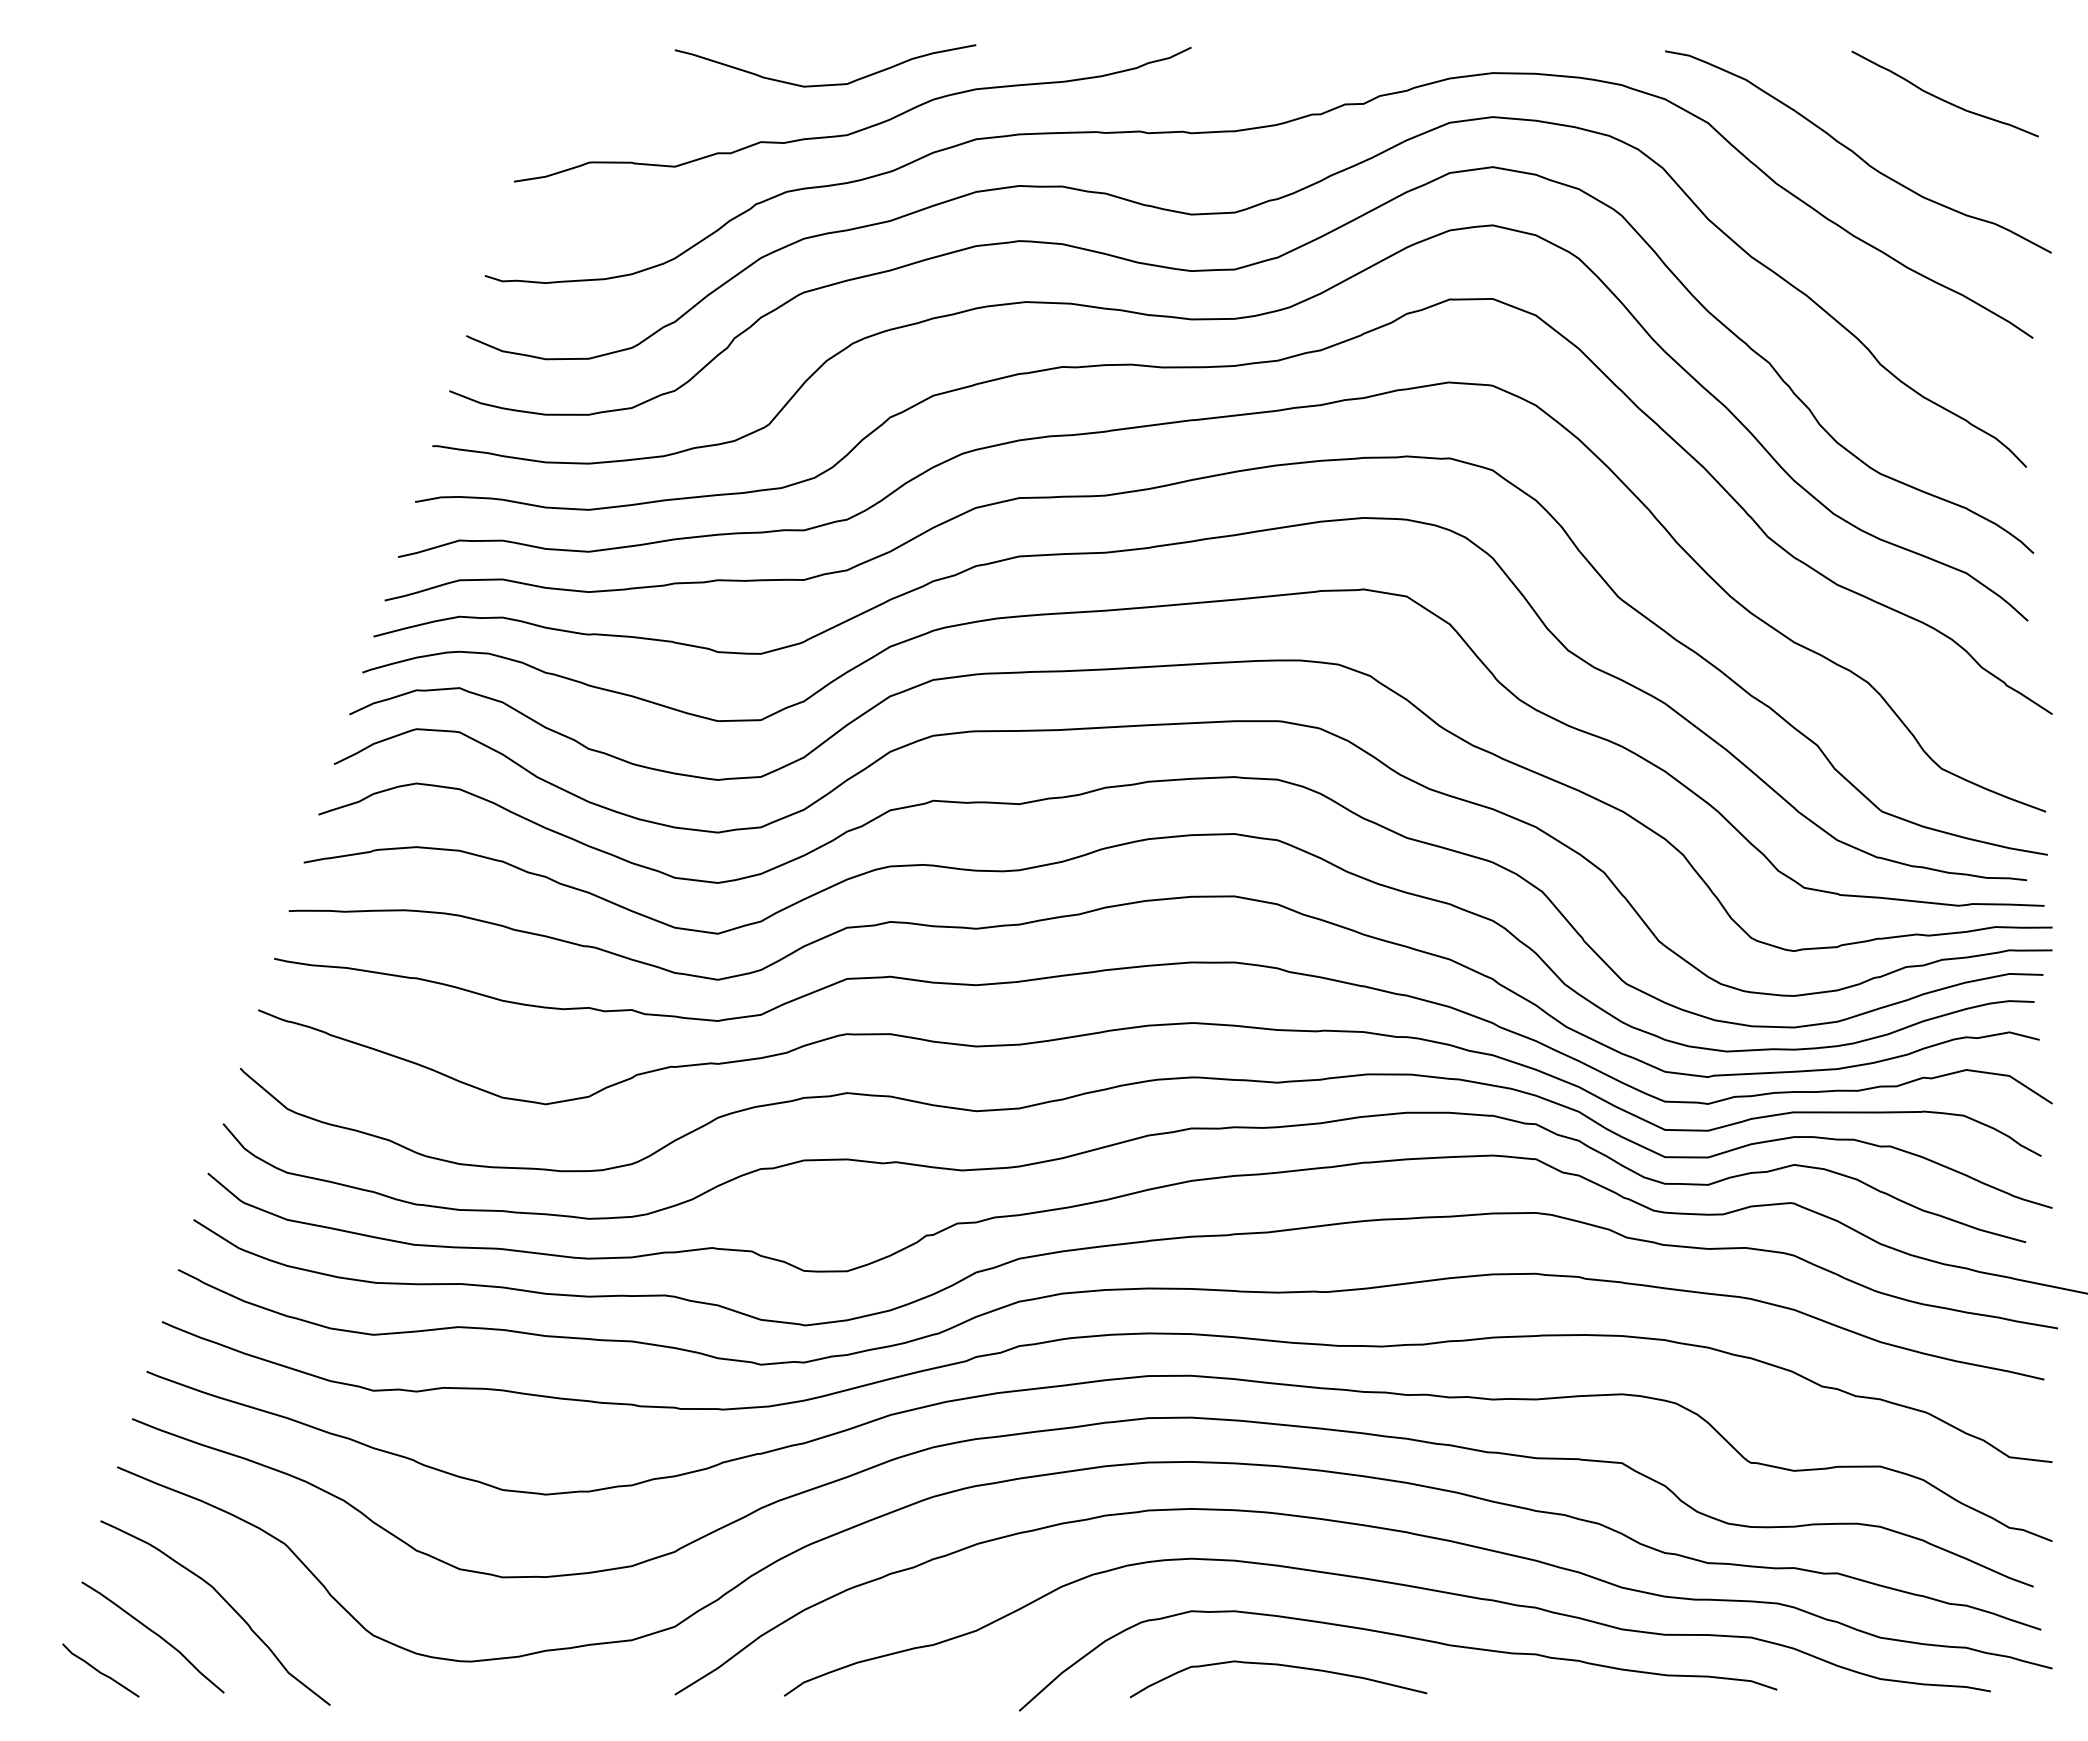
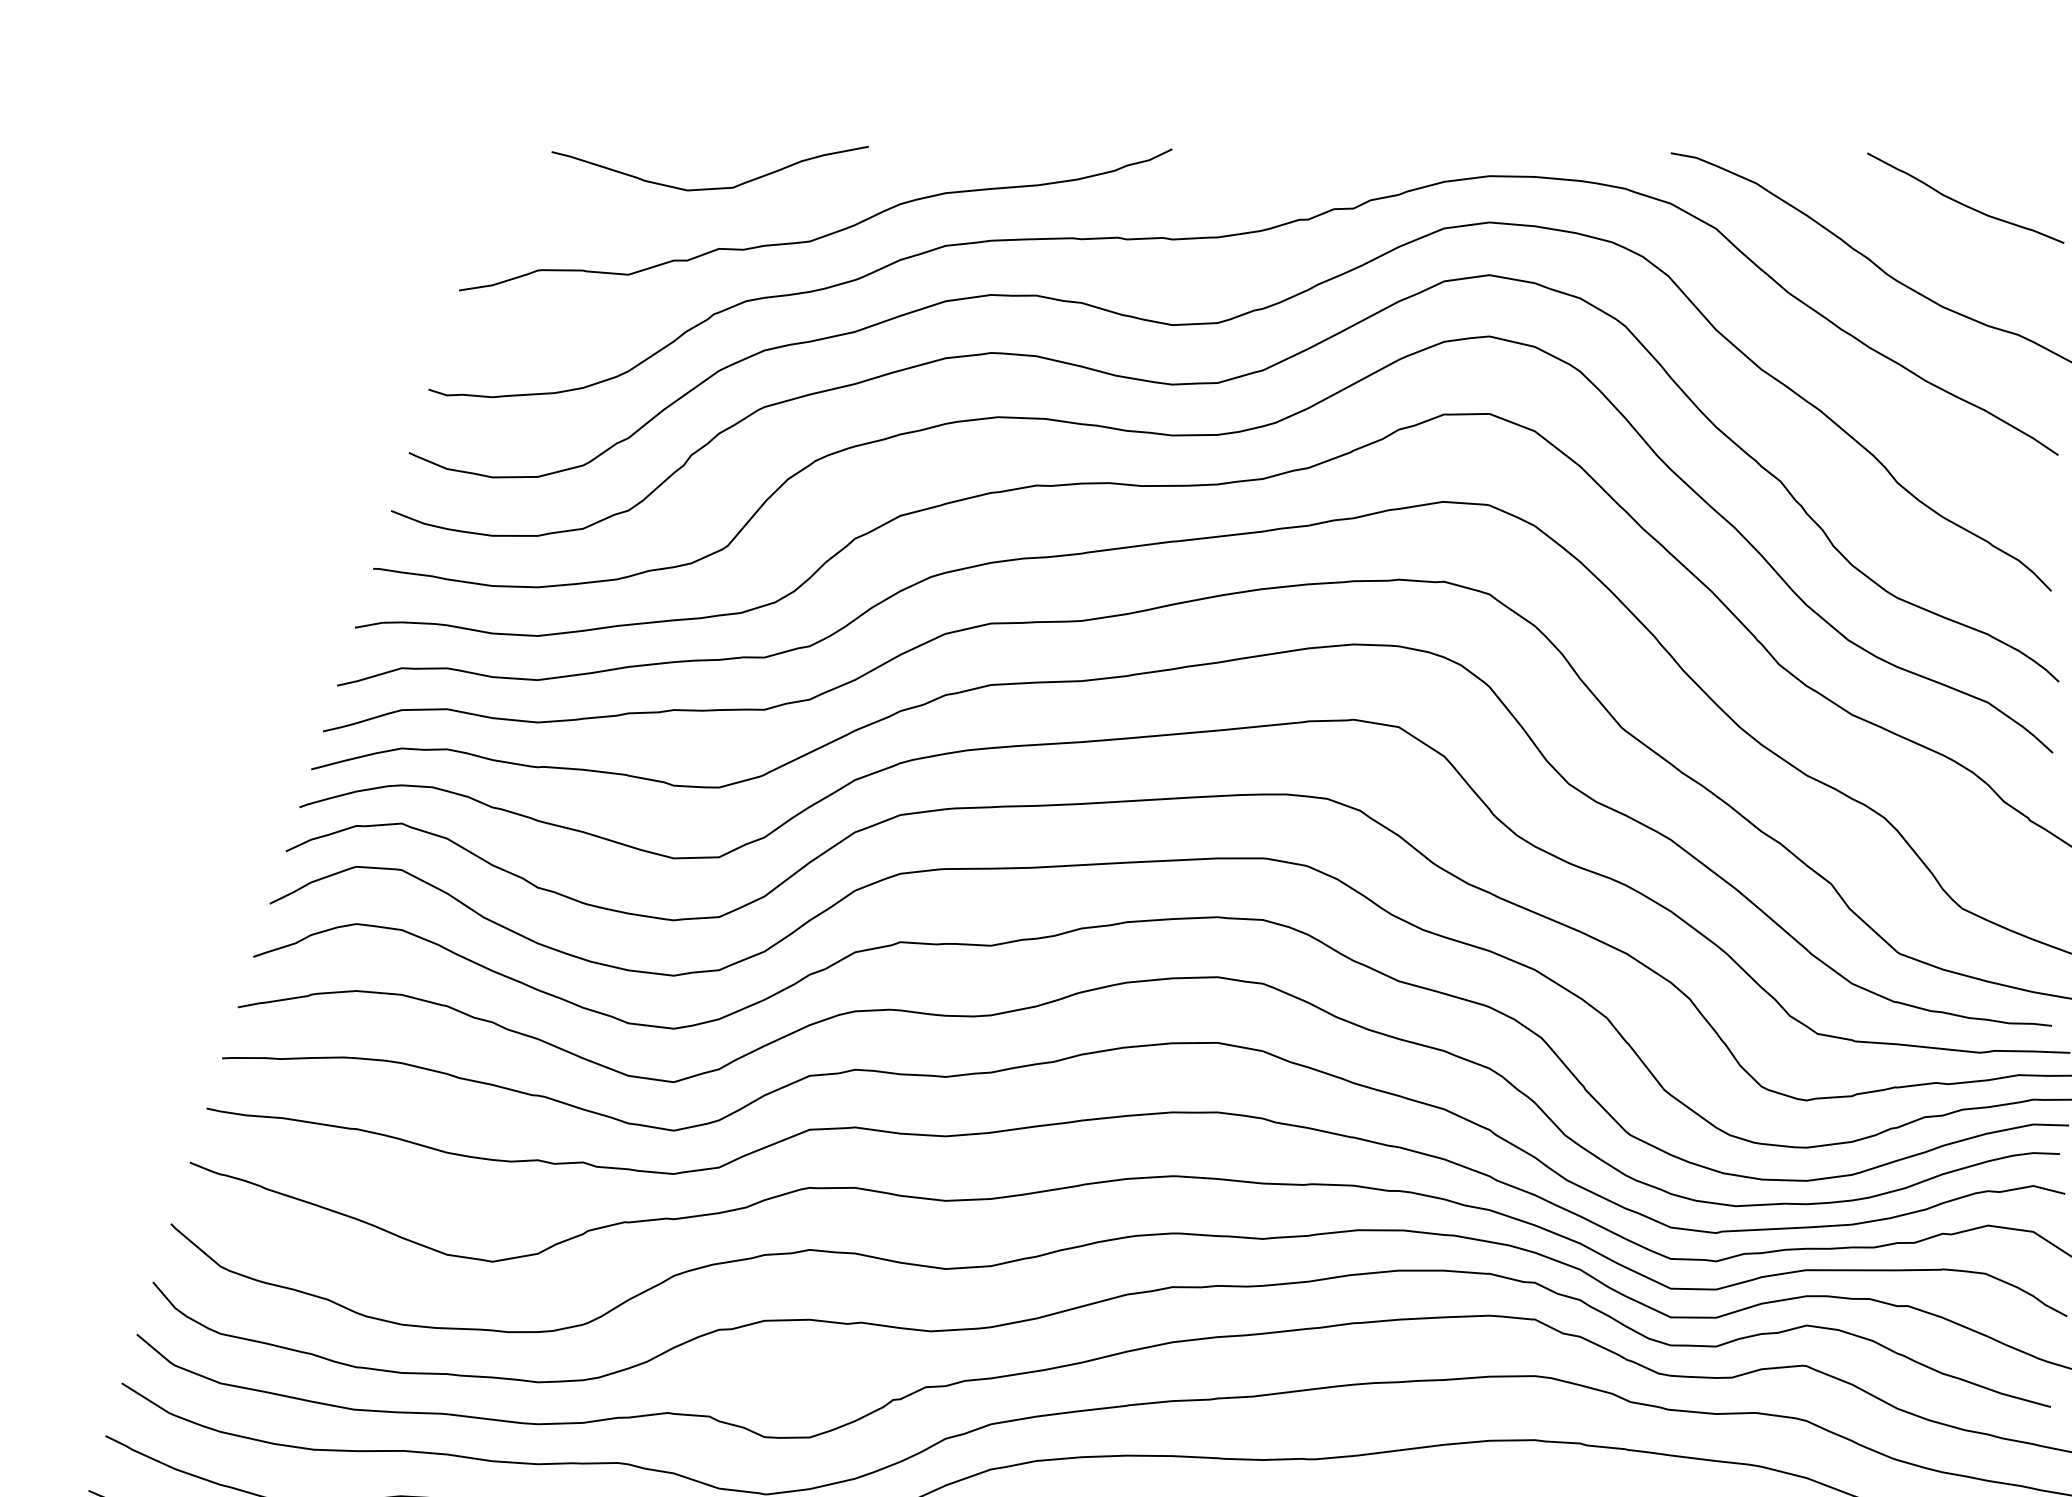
curve: (825, 84) -> (710, 188), moved

